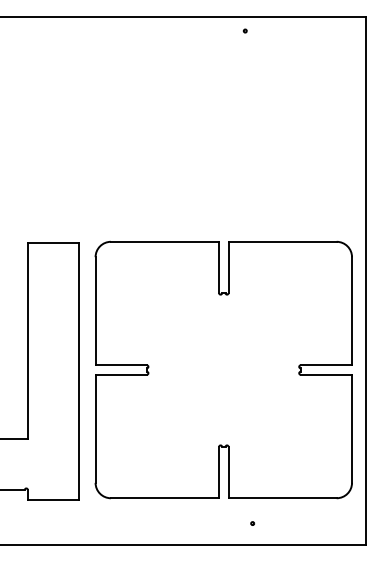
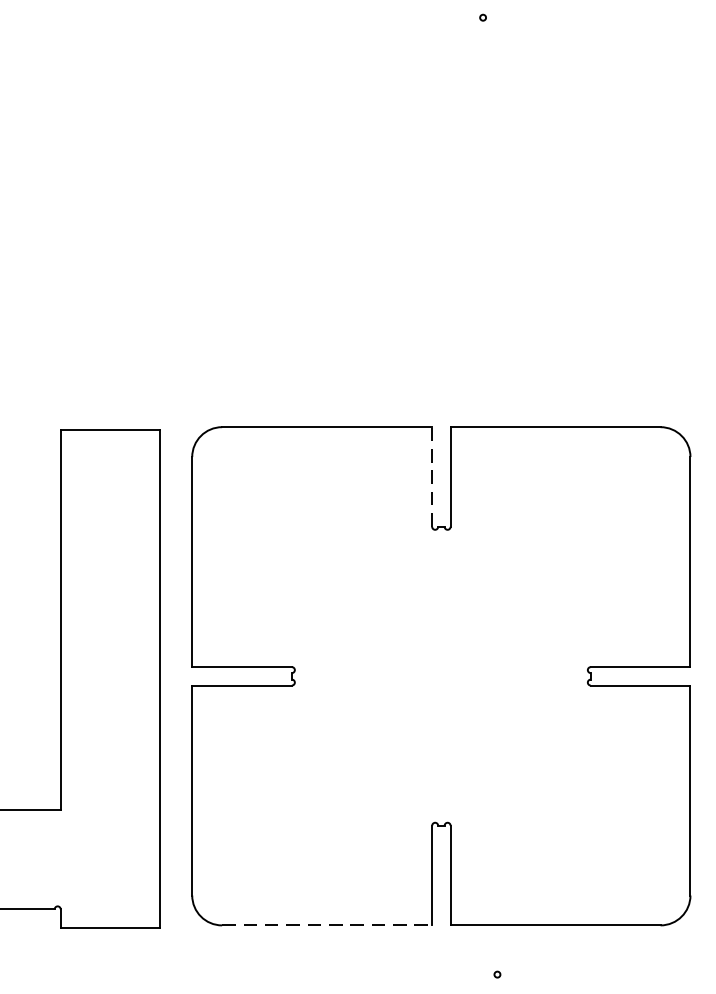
line: (219, 267) -> (432, 477), solid -> dashed
line: (165, 498) -> (328, 925), solid -> dashed

